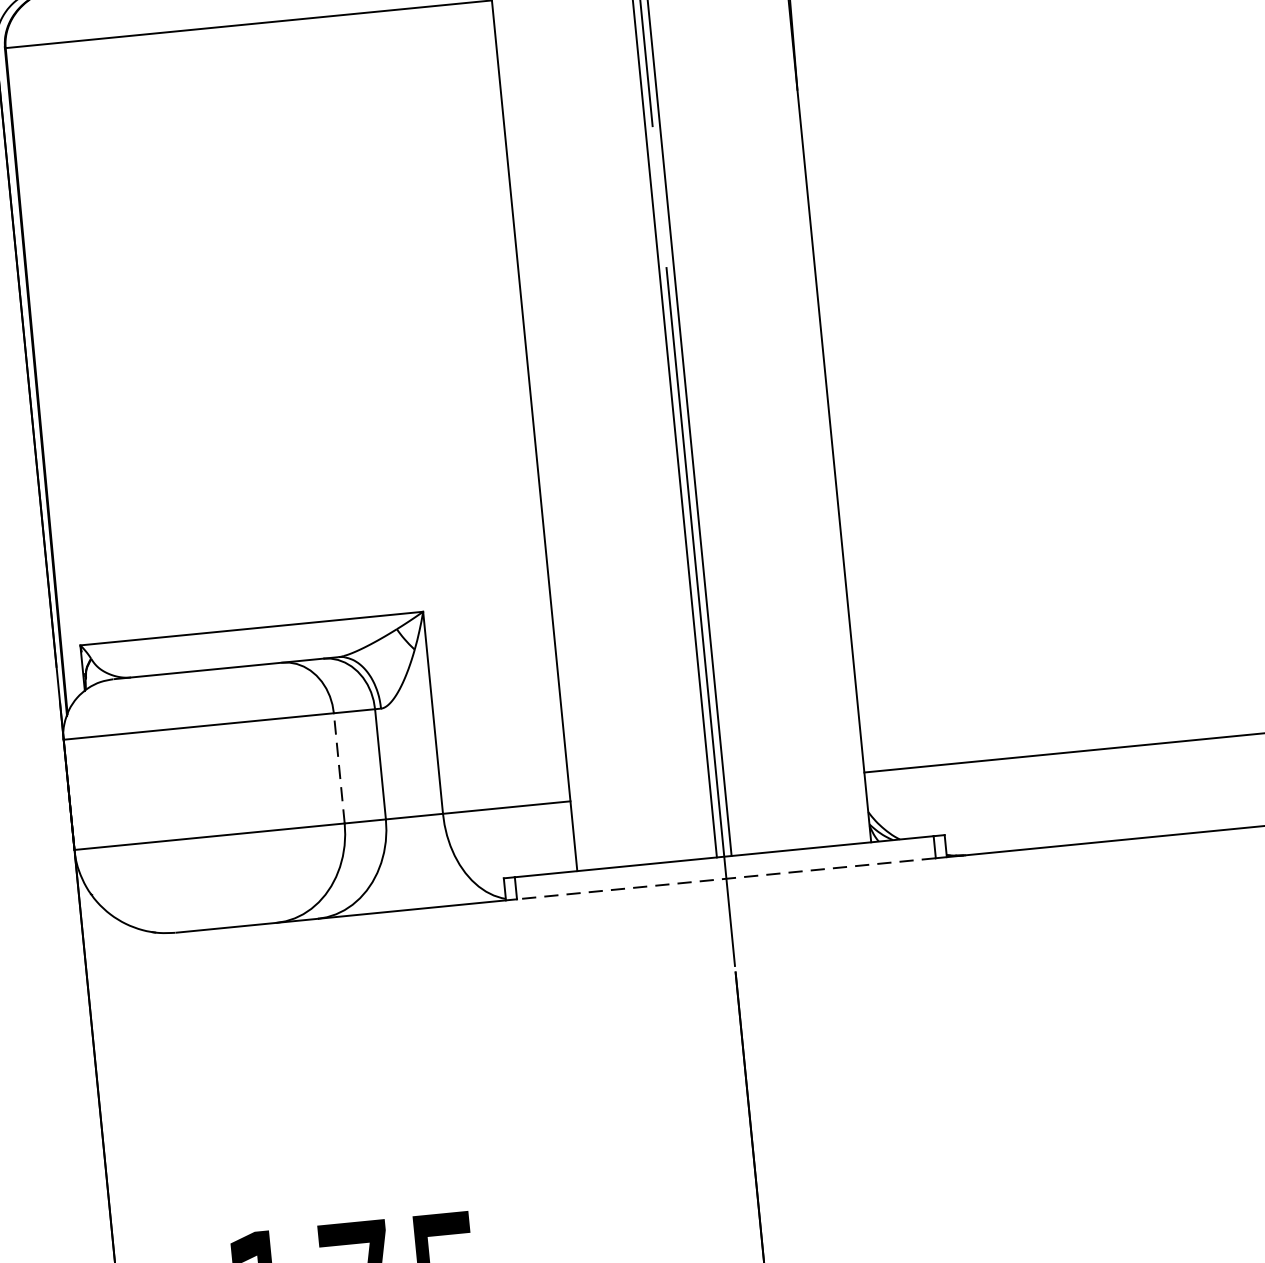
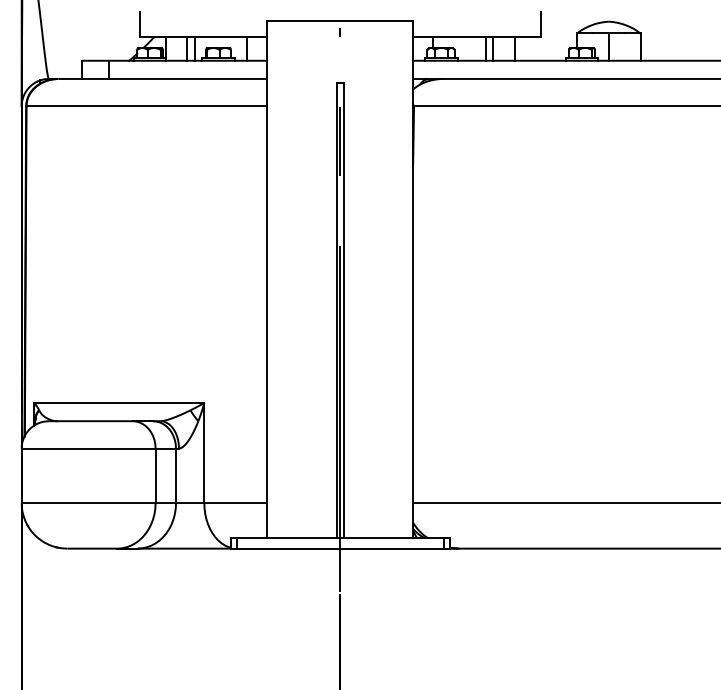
line: (339, 767) -> (155, 475), dashed -> solid
line: (726, 878) -> (340, 548), dashed -> solid

